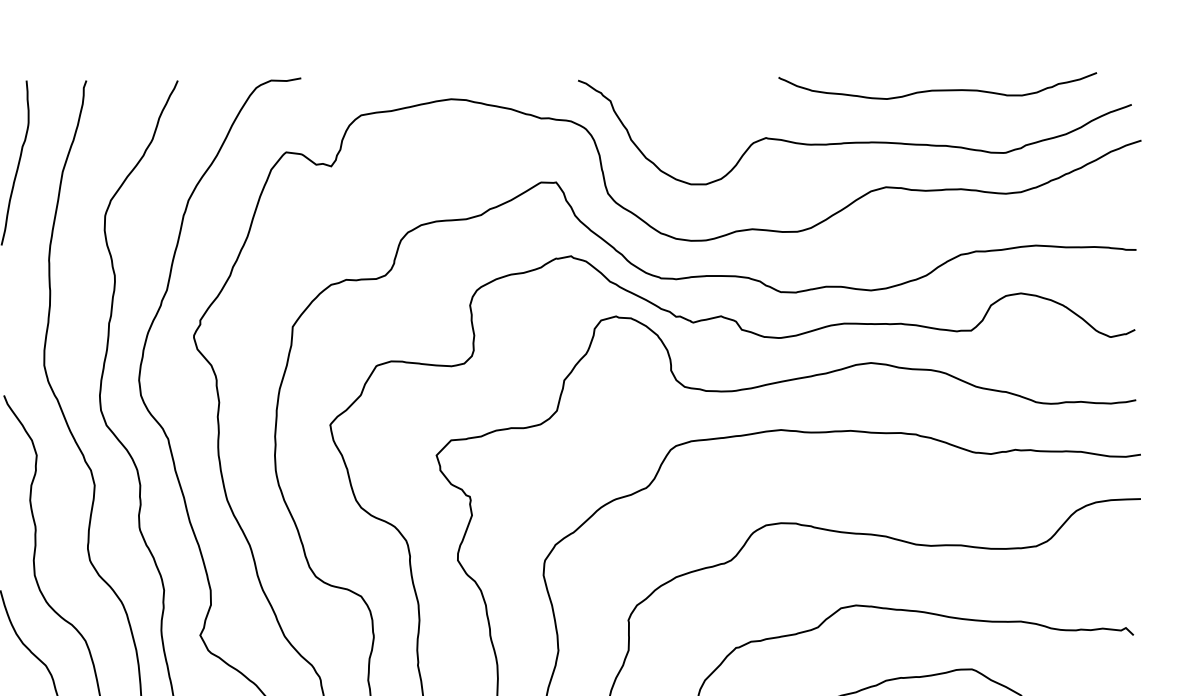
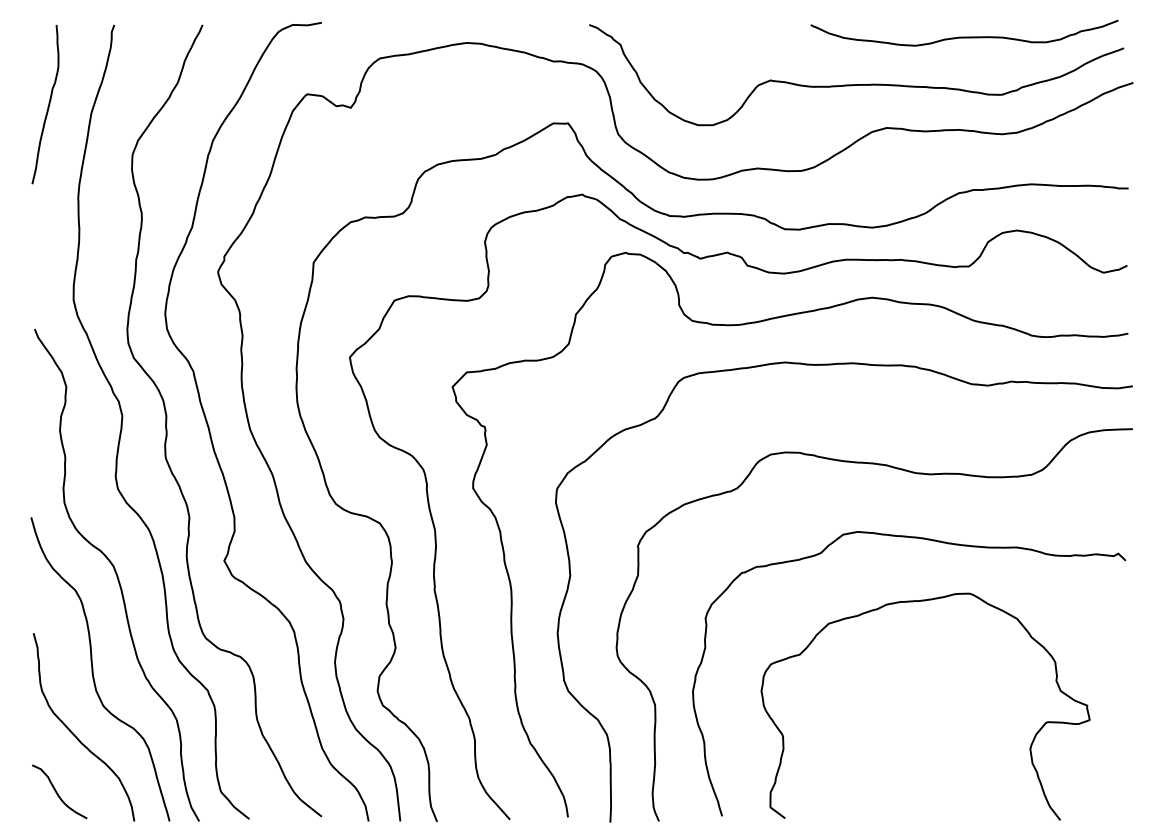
curve: (937, 89) -> (964, 36), moved

